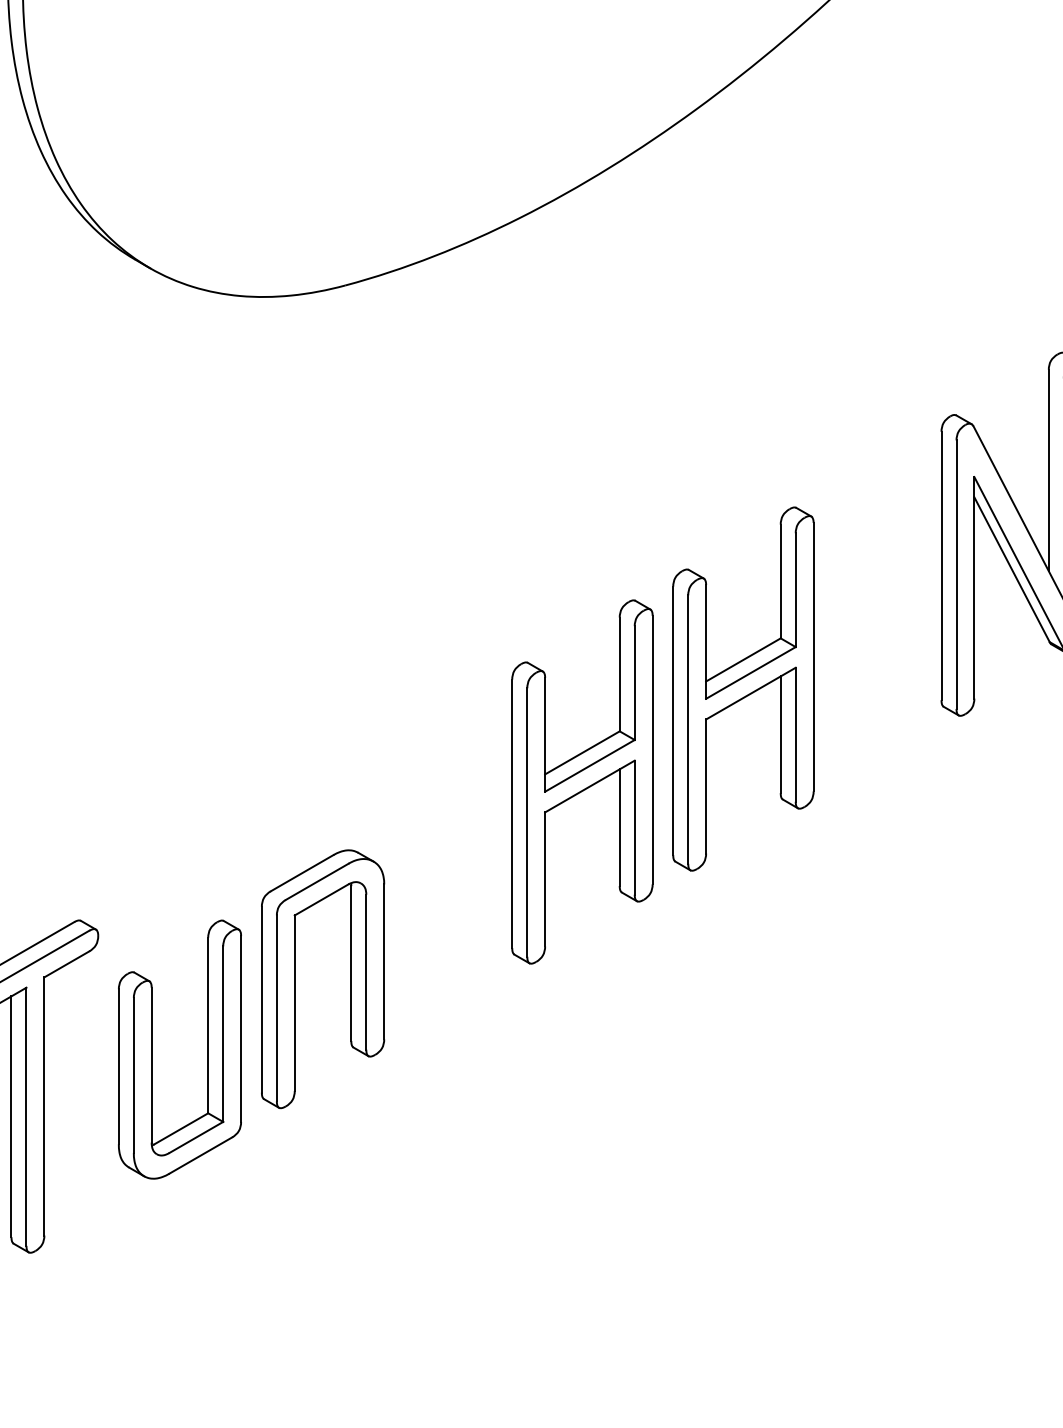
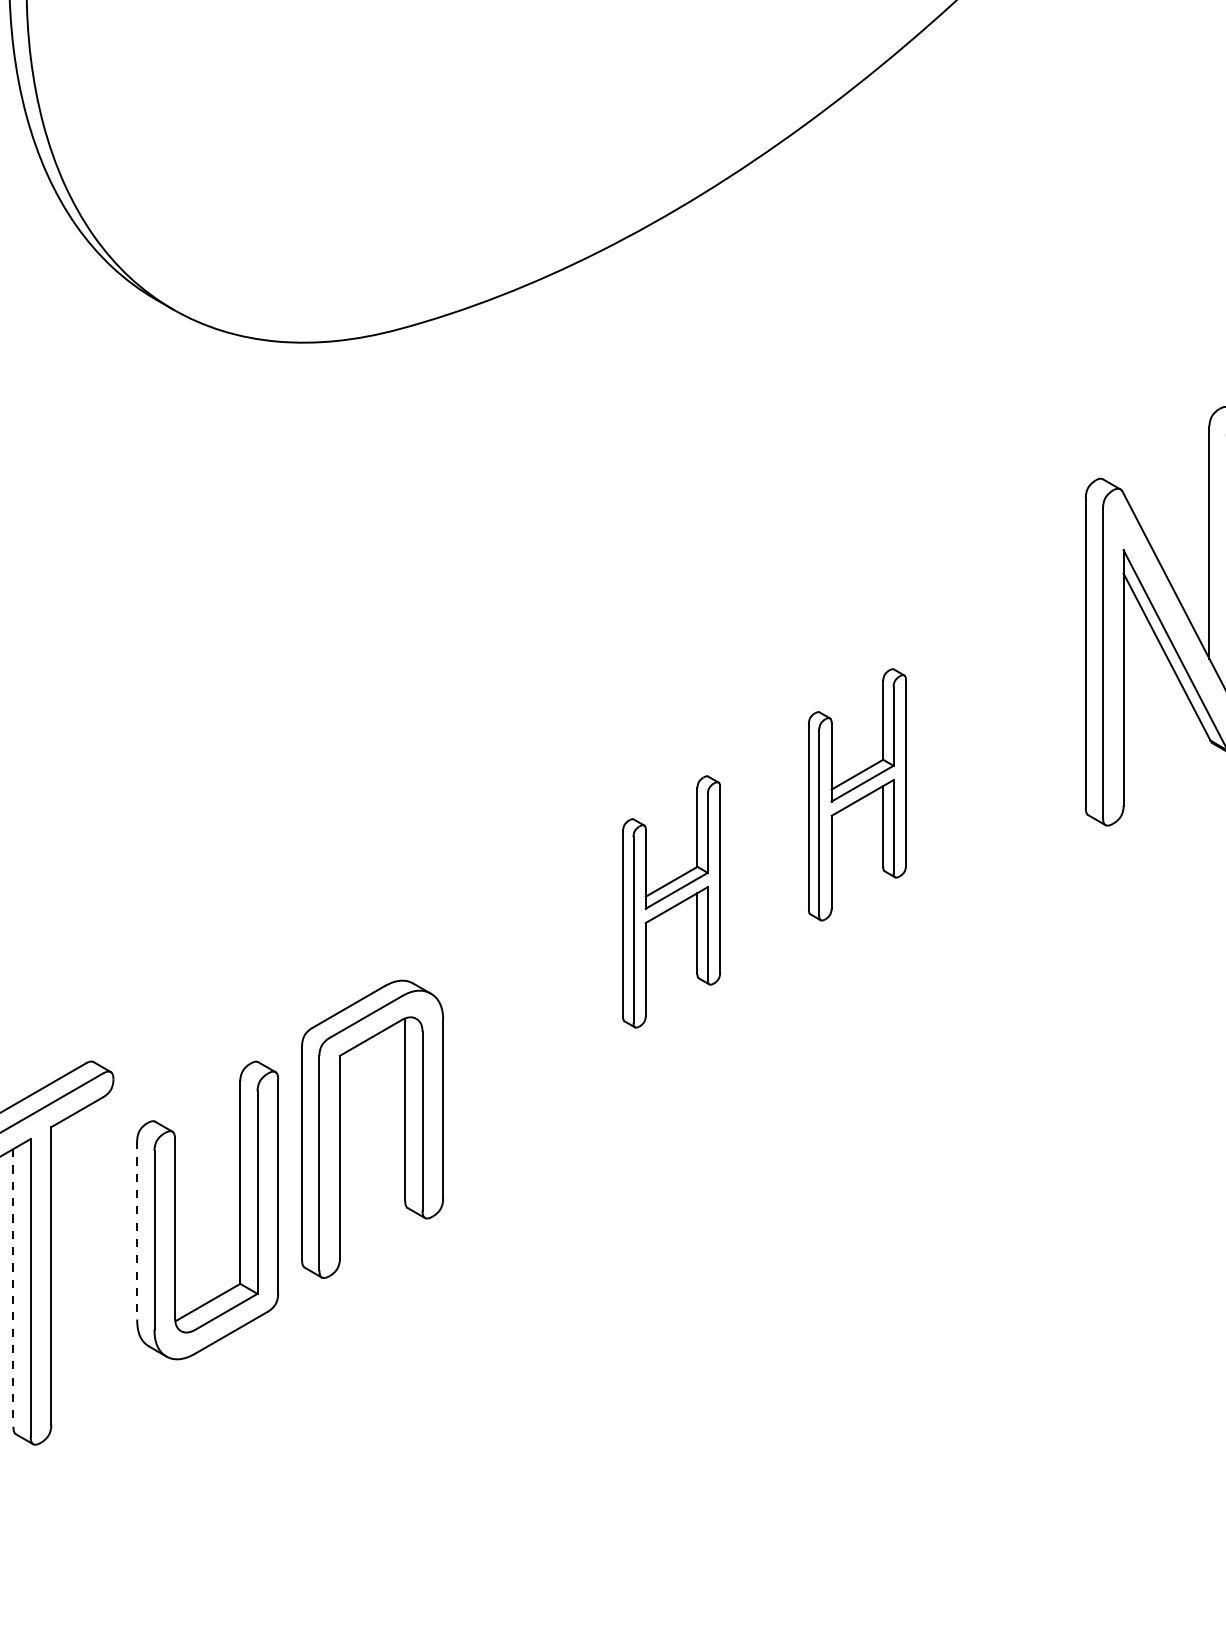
part: (743, 688) -> (857, 794), size x0.6
part: (582, 781) -> (671, 901), size x0.6
line: (119, 1066) -> (137, 1230), solid -> dashed
line: (11, 1116) -> (13, 1287), solid -> dashed

